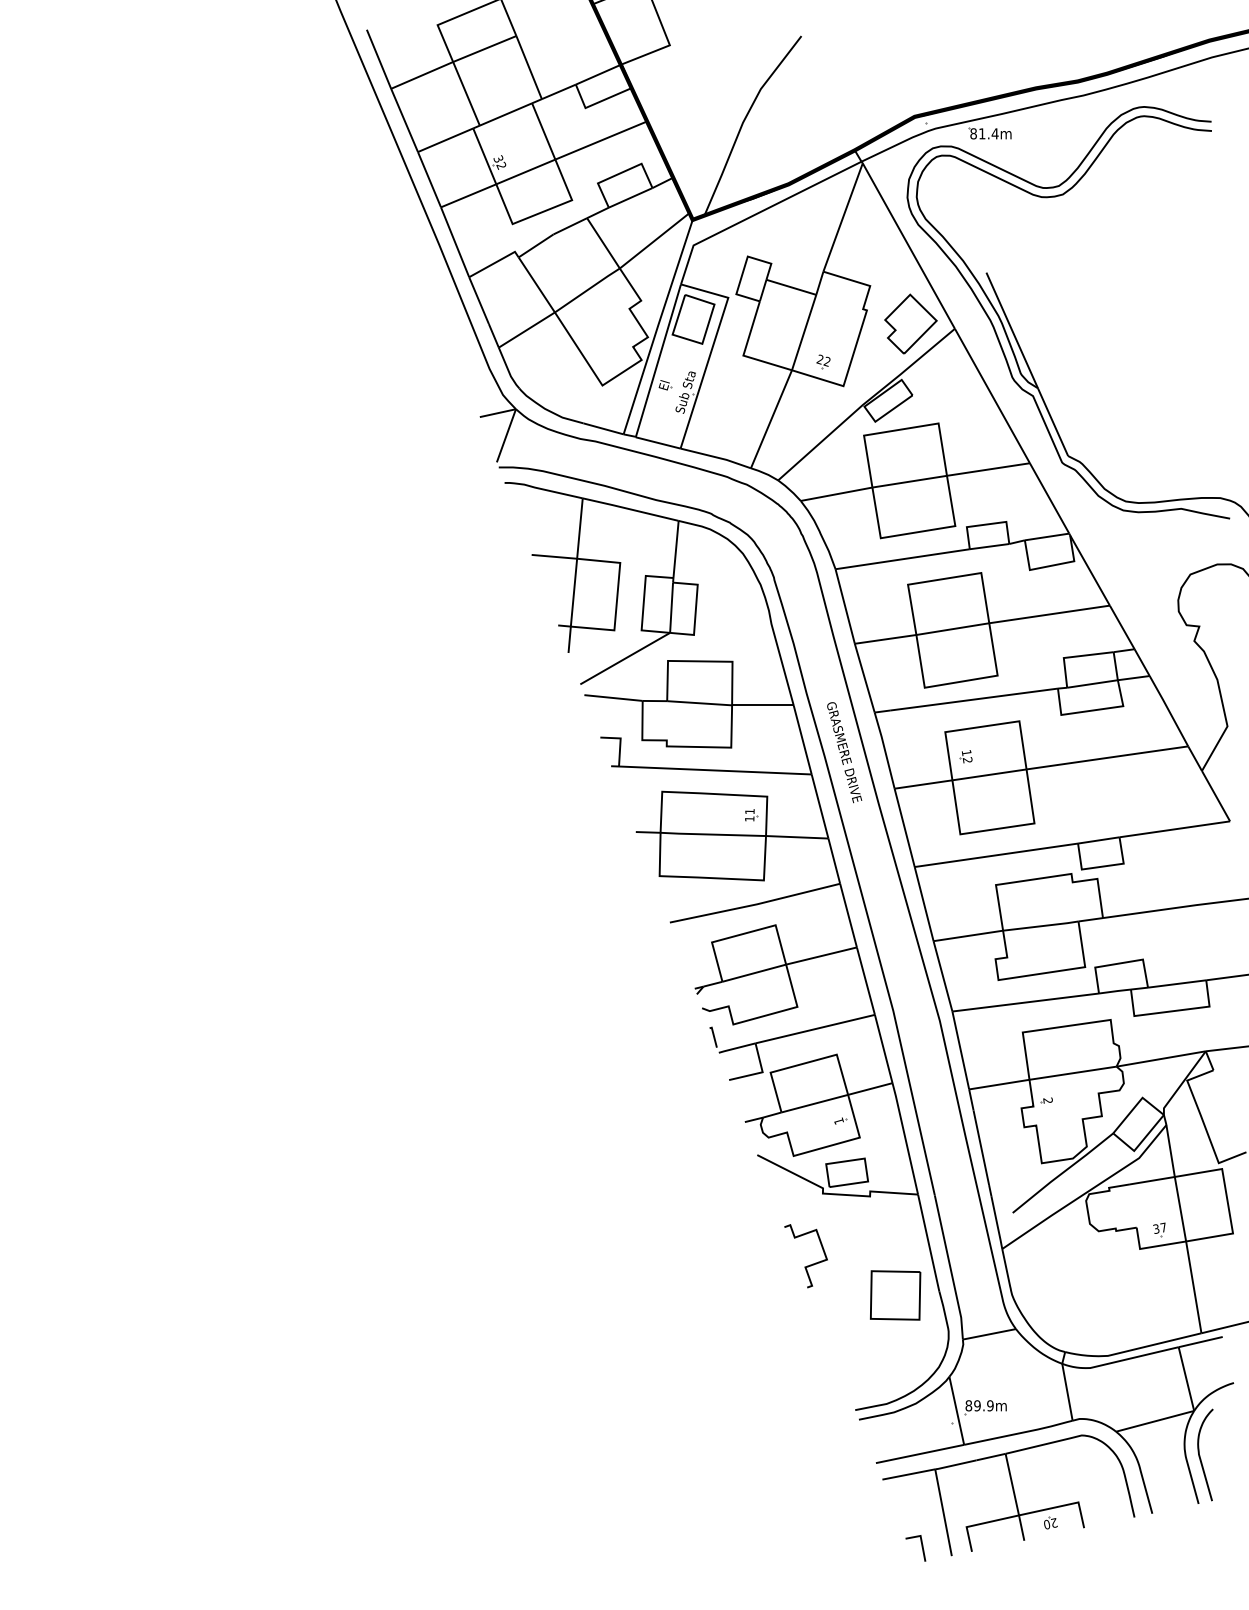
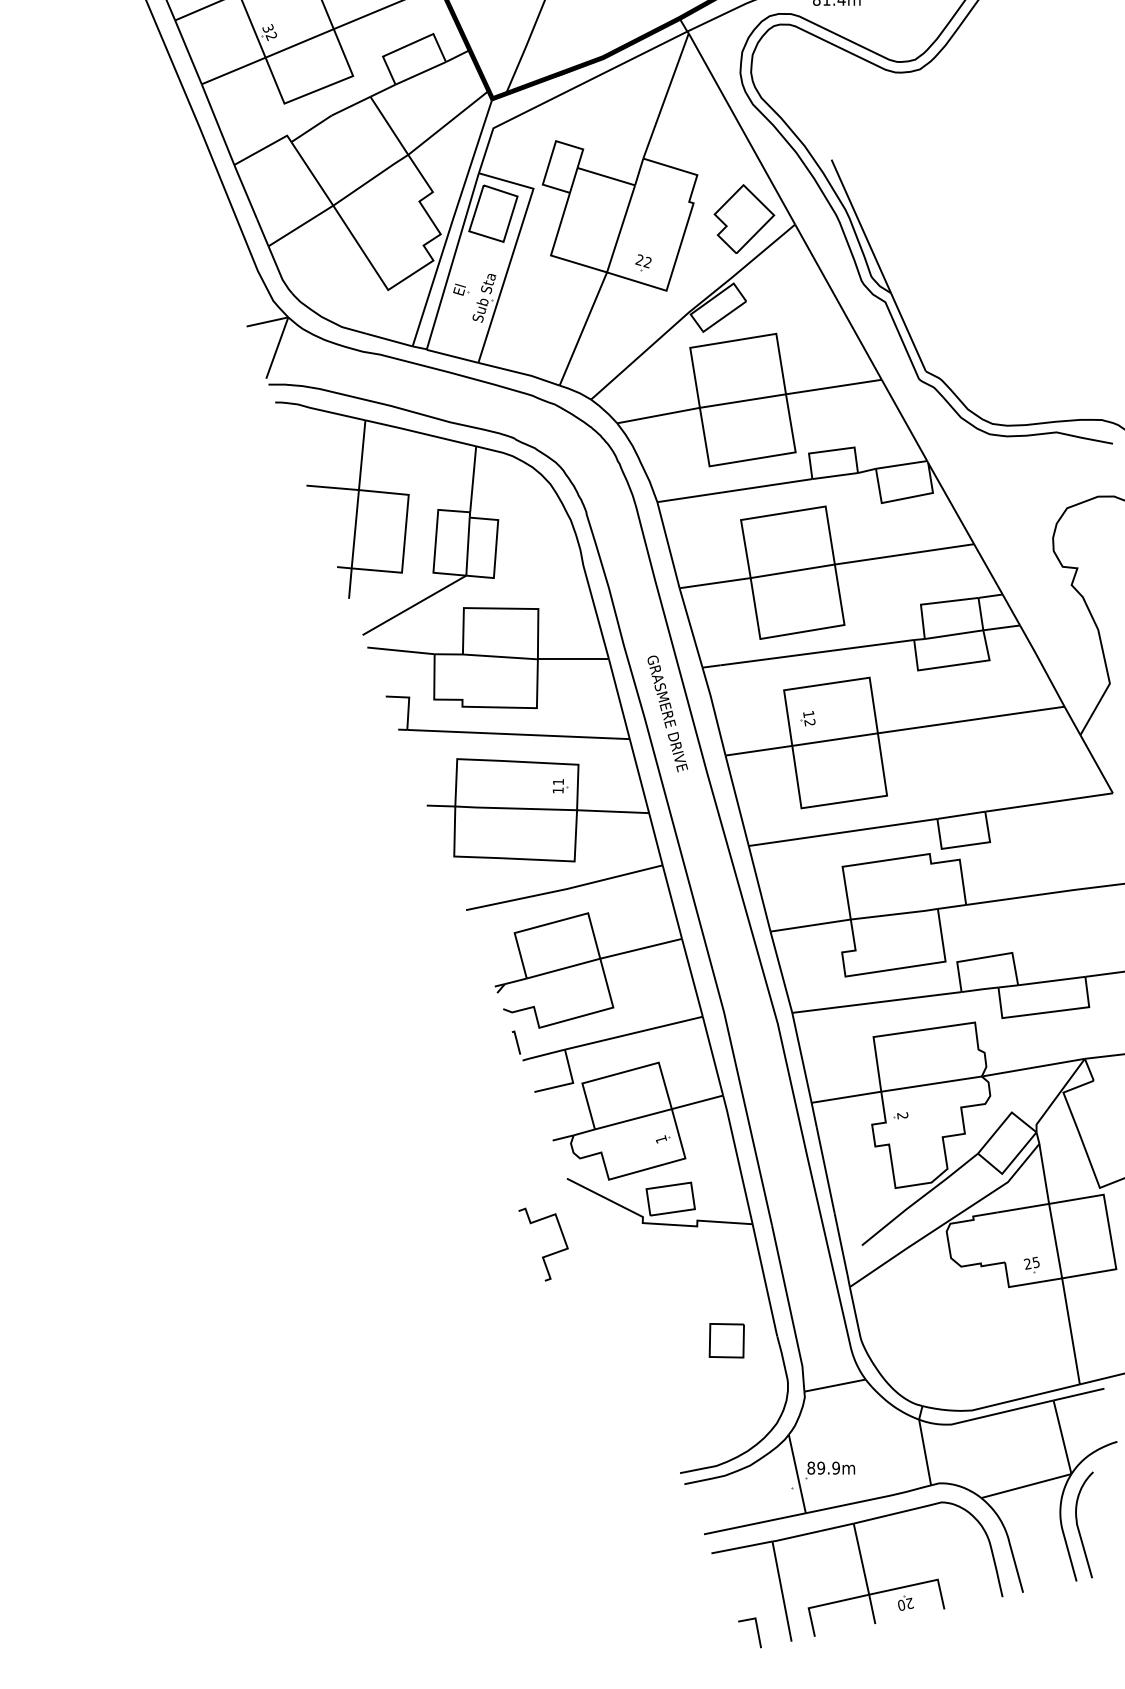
text: (1159, 1227) -> (1031, 1262), 37 -> 25
curve: (807, 1265) -> (545, 1255), moved
part: (895, 1295) -> (726, 1340), size x0.6

